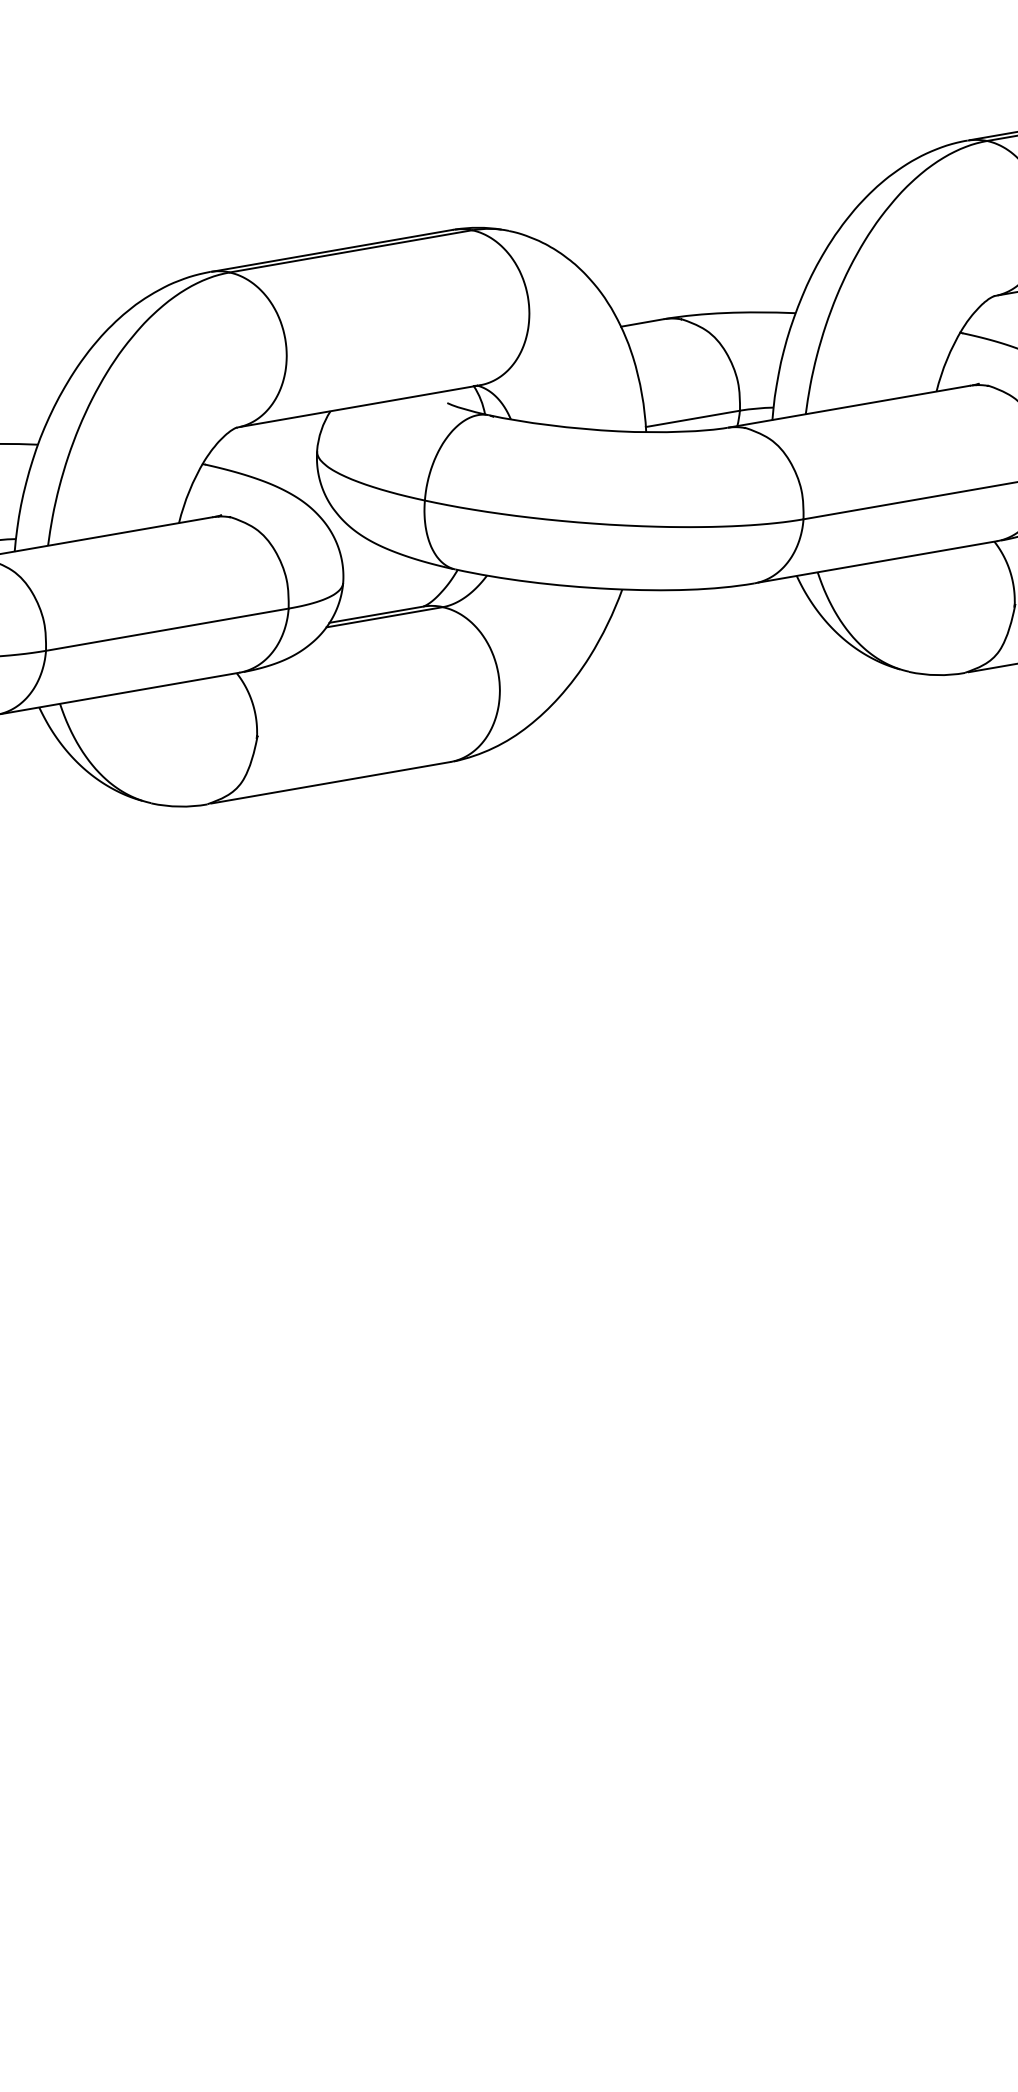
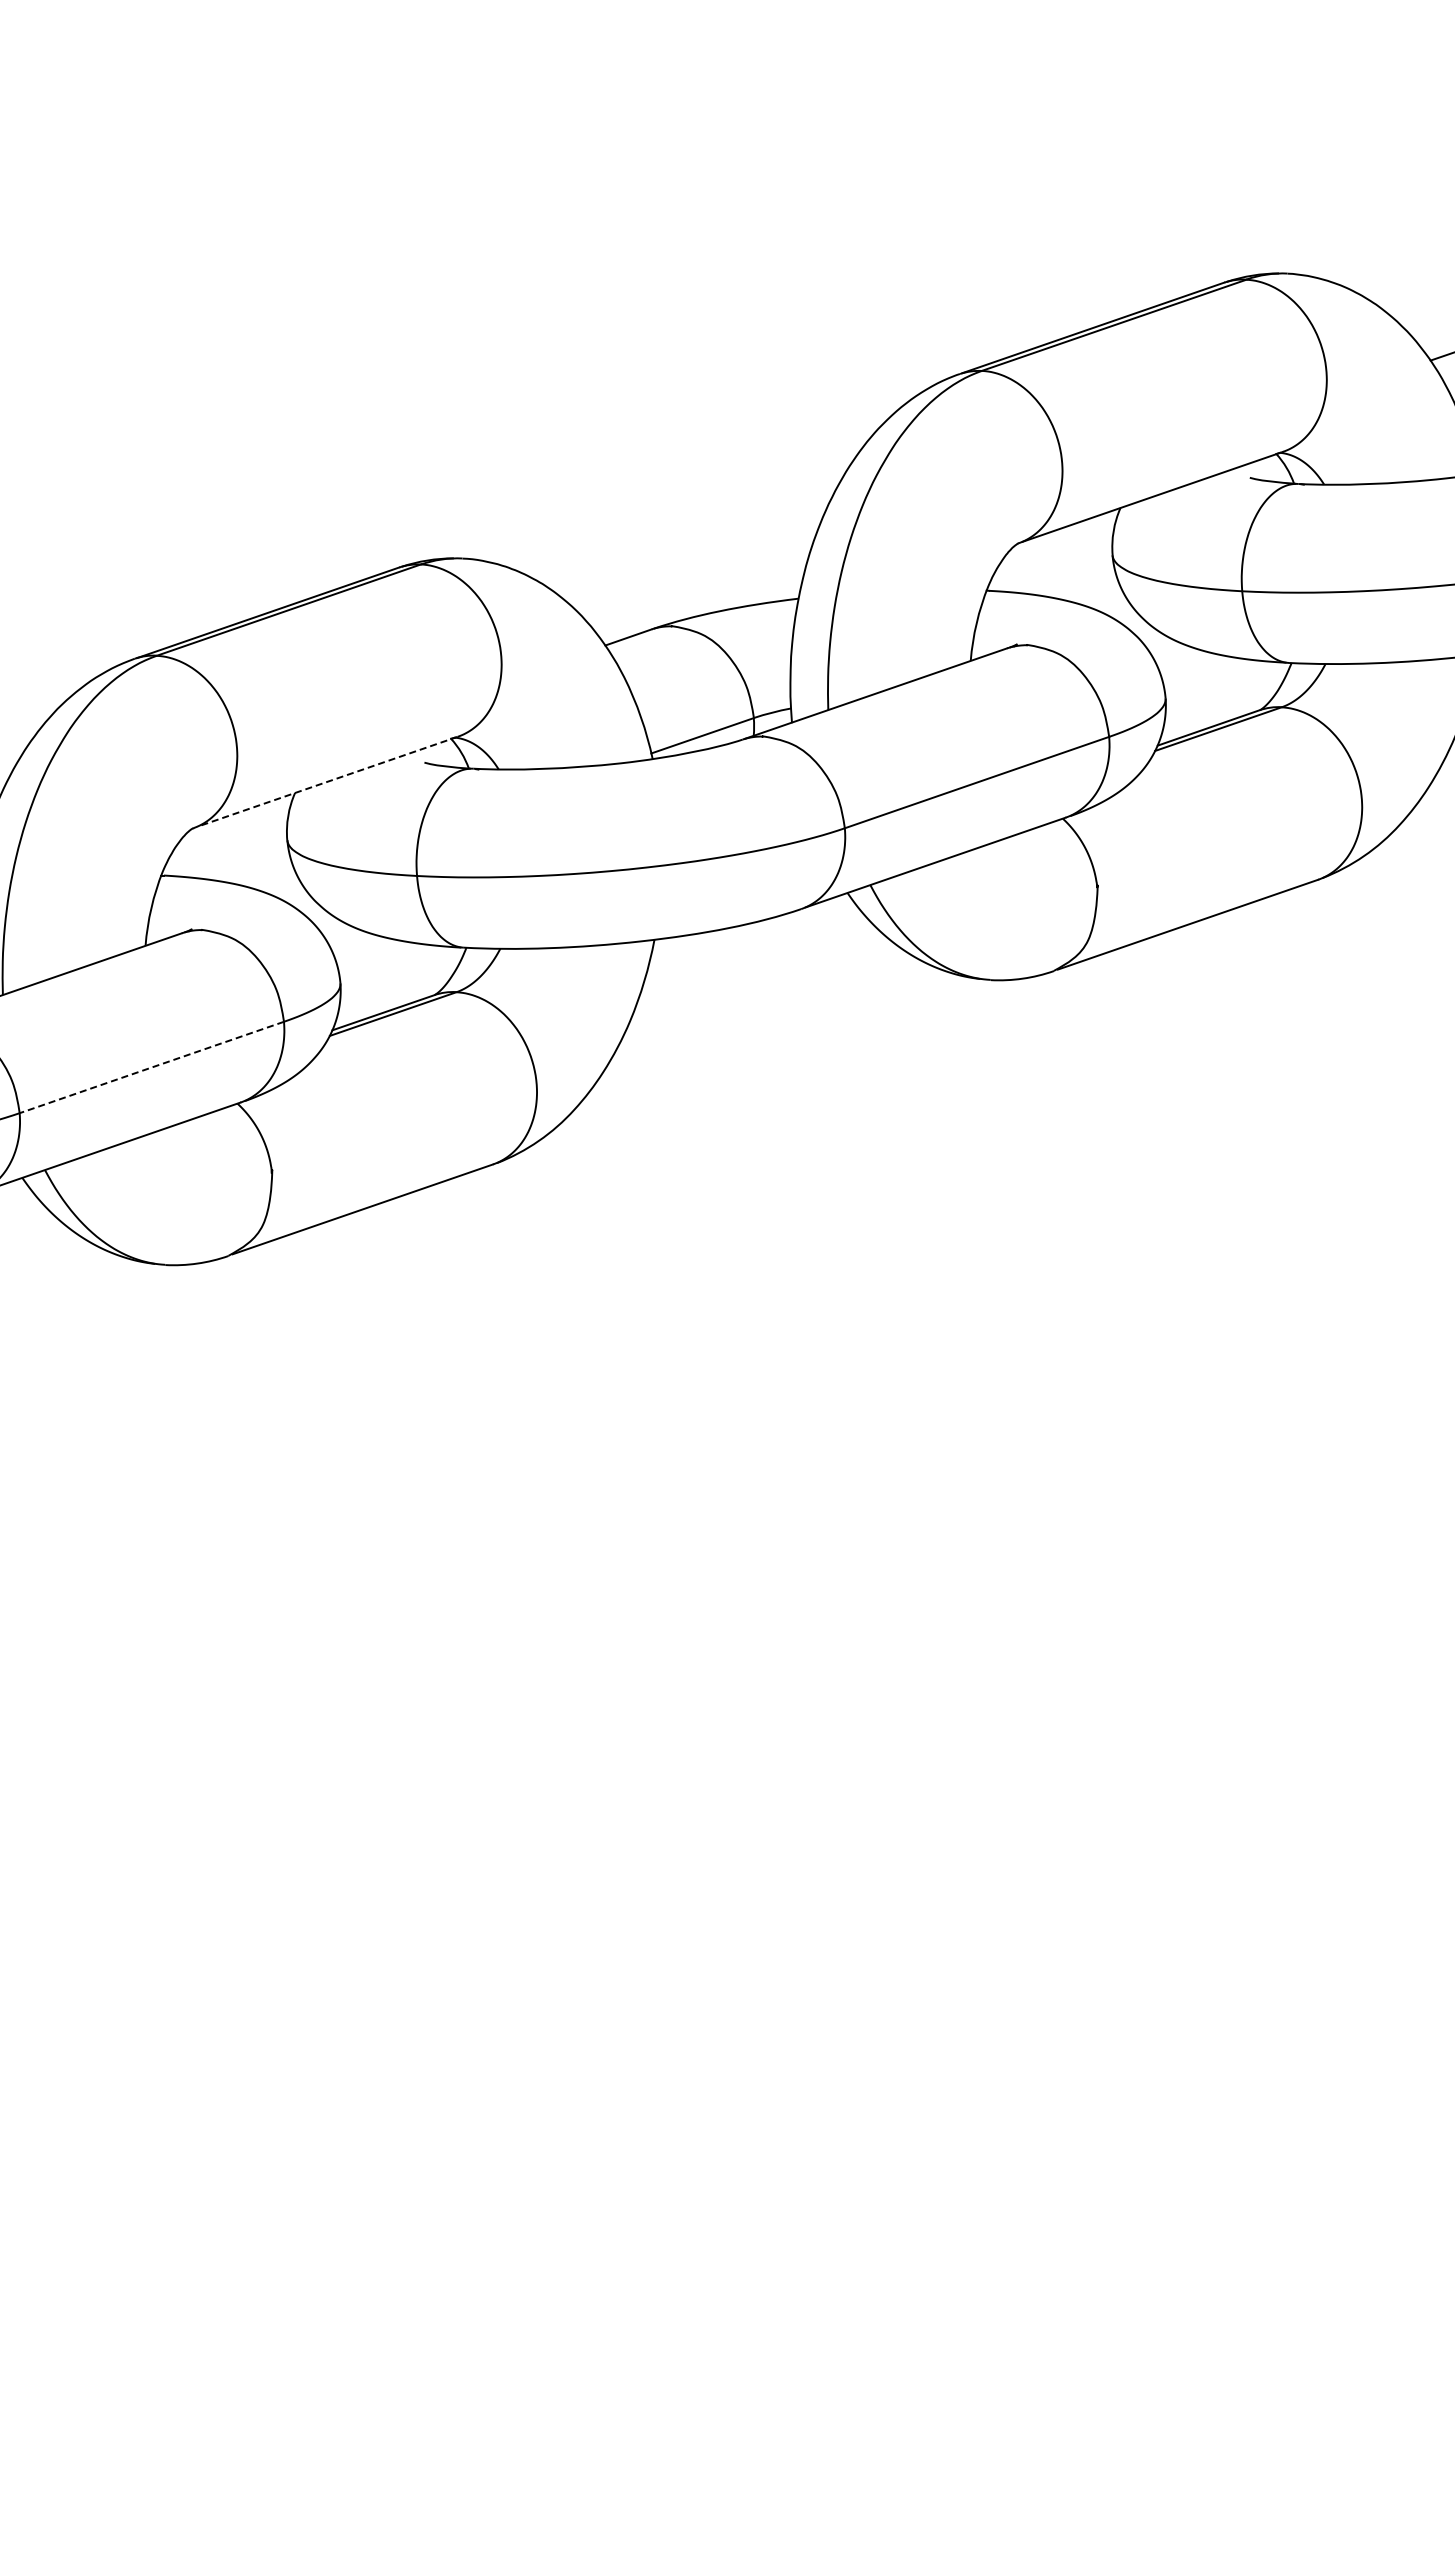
line: (360, 405) -> (327, 781), solid -> dashed
line: (167, 629) -> (151, 1067), solid -> dashed

